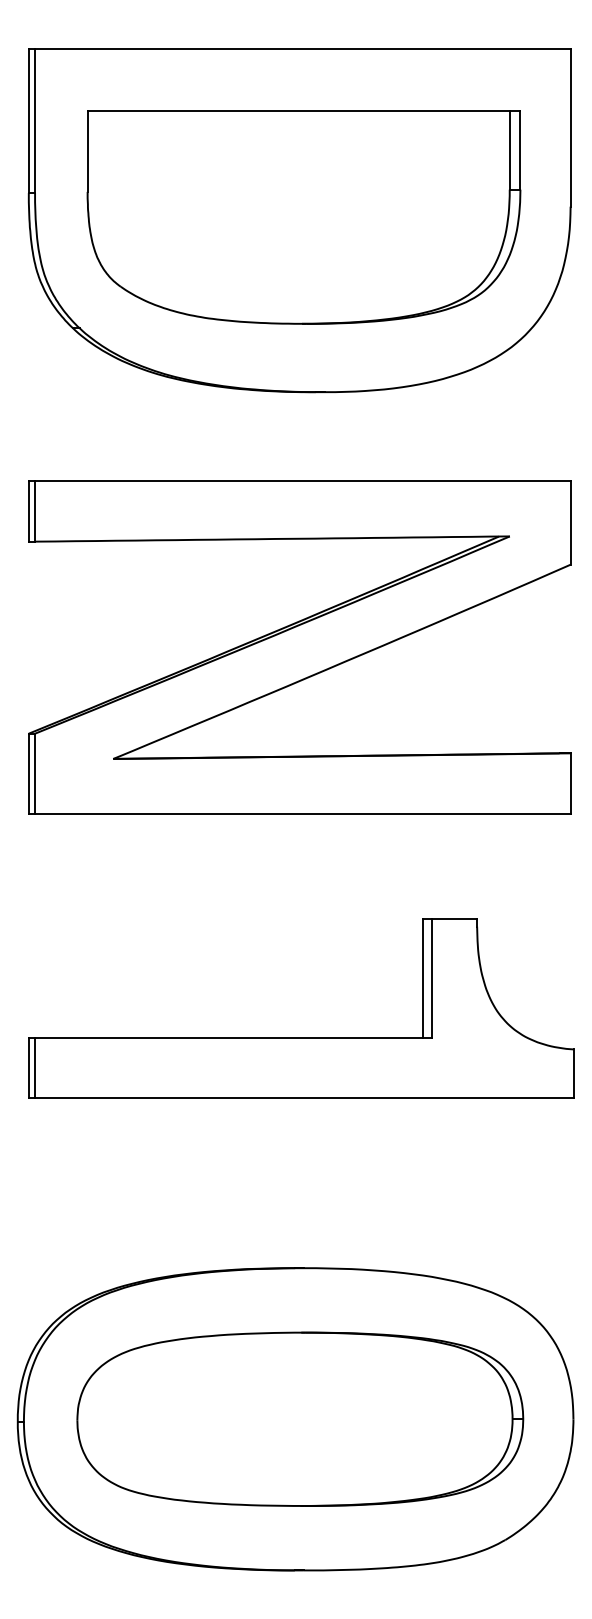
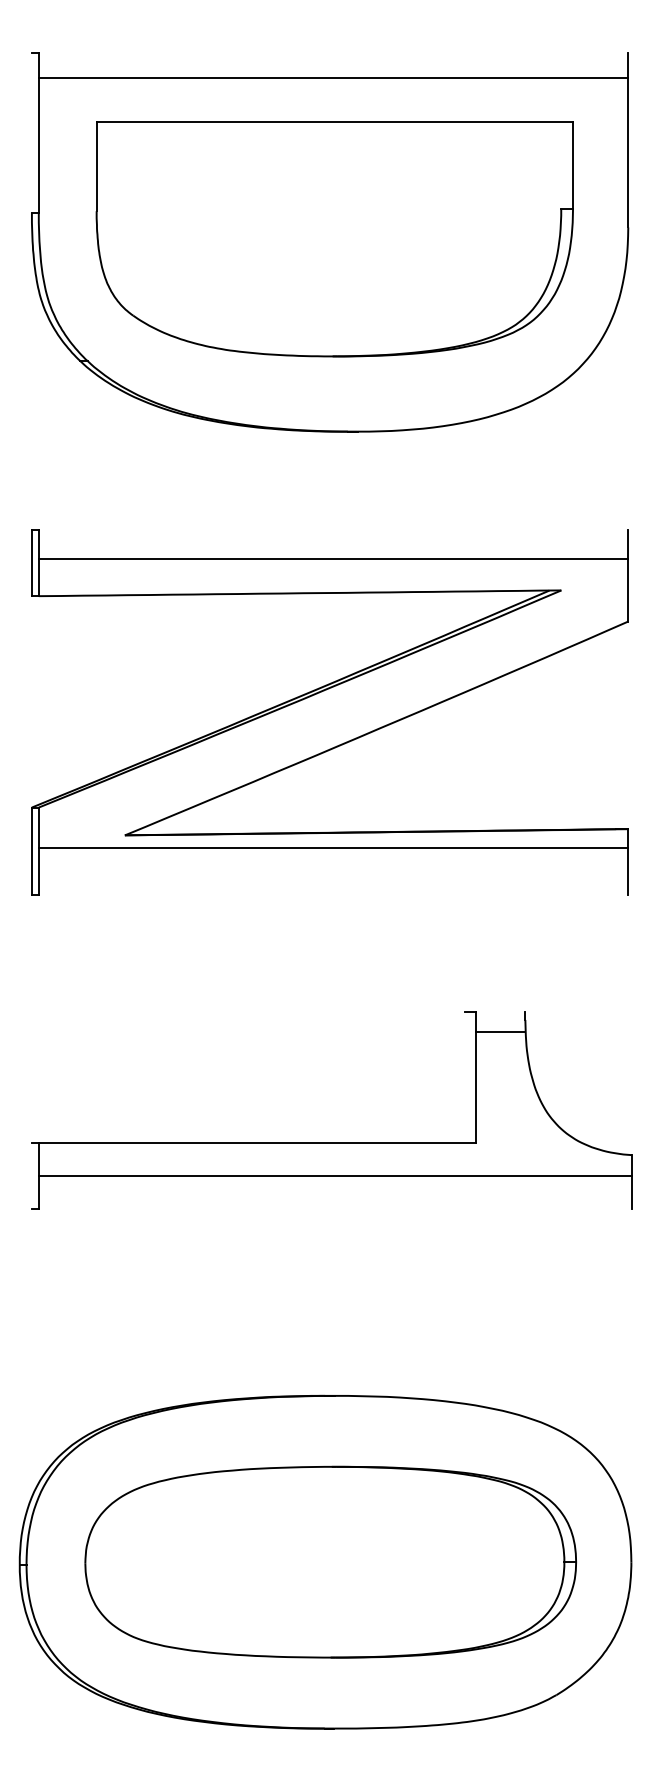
line: (302, 48) -> (333, 77), moved
line: (28, 120) -> (31, 132), removed
line: (509, 149) -> (560, 164), removed
line: (302, 481) -> (333, 558), moved
line: (302, 813) -> (333, 848), moved
line: (454, 919) -> (500, 1031), moved
line: (422, 978) -> (465, 1077), removed
line: (28, 1068) -> (31, 1176), removed
line: (304, 1098) -> (335, 1176), moved

